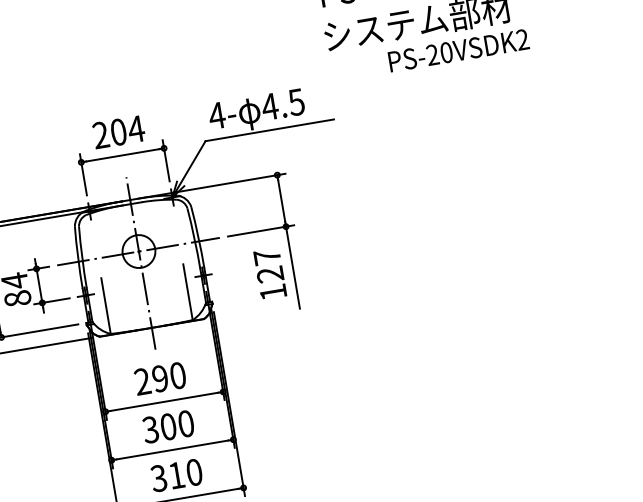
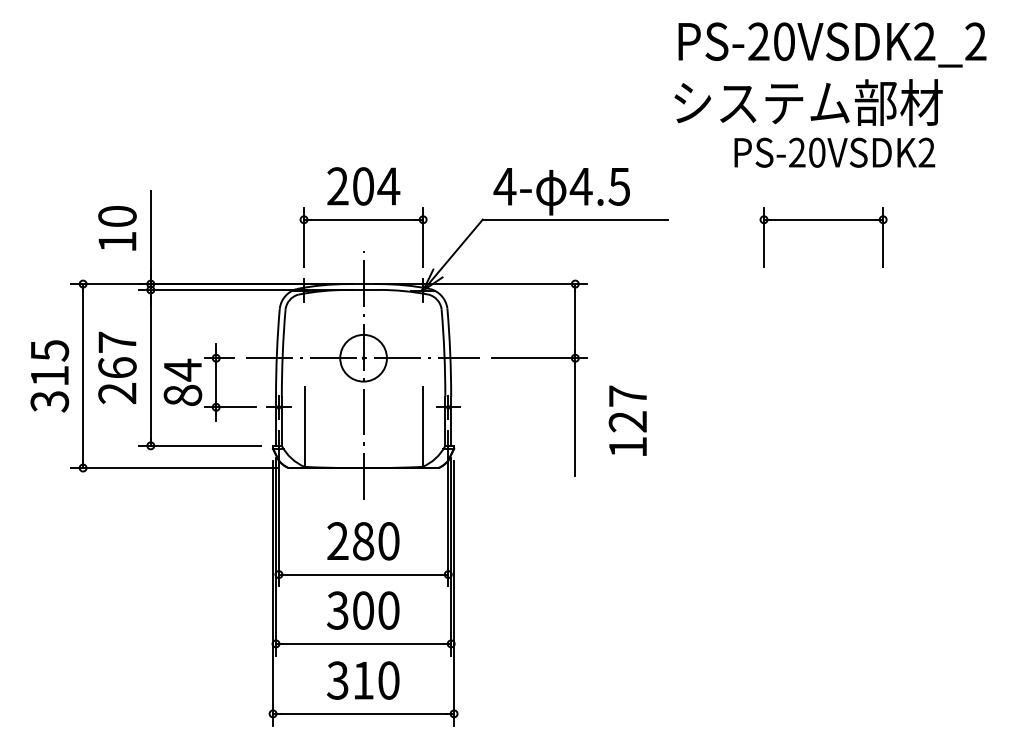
text: (458, 50) -> (834, 152), moved
part: (442, 101) -> (823, 220), added
text: (269, 273) -> (627, 420), moved
text: (160, 378) -> (363, 541), 290 -> 280

